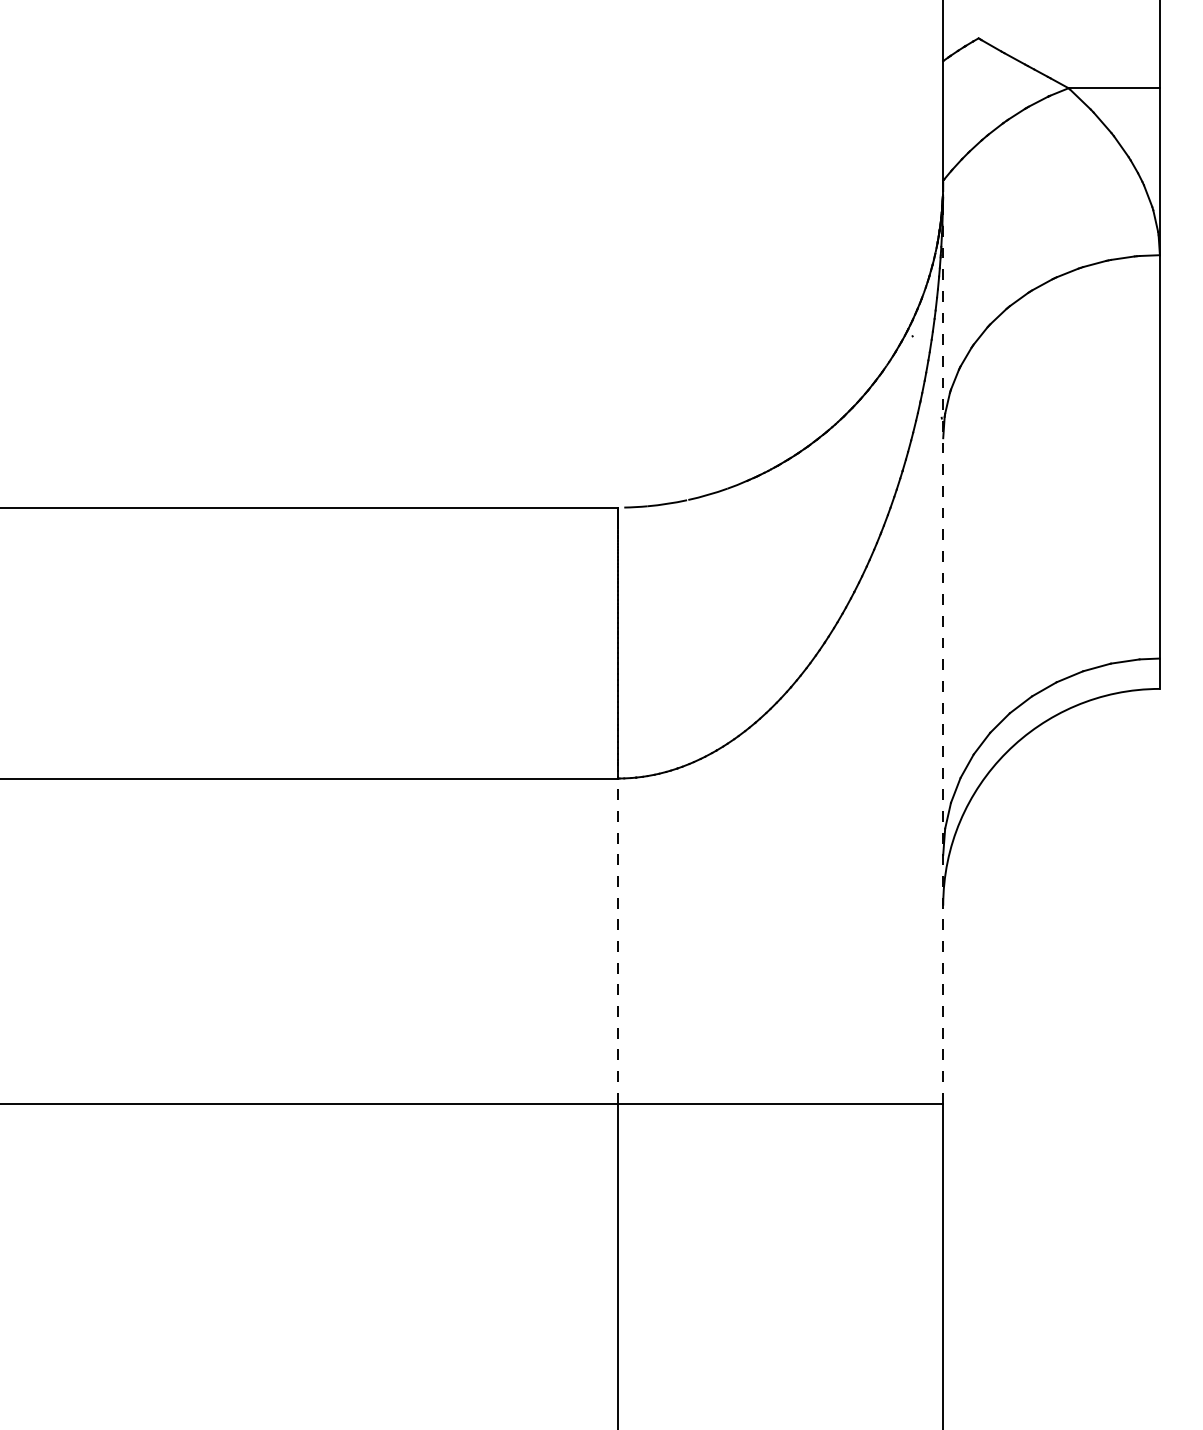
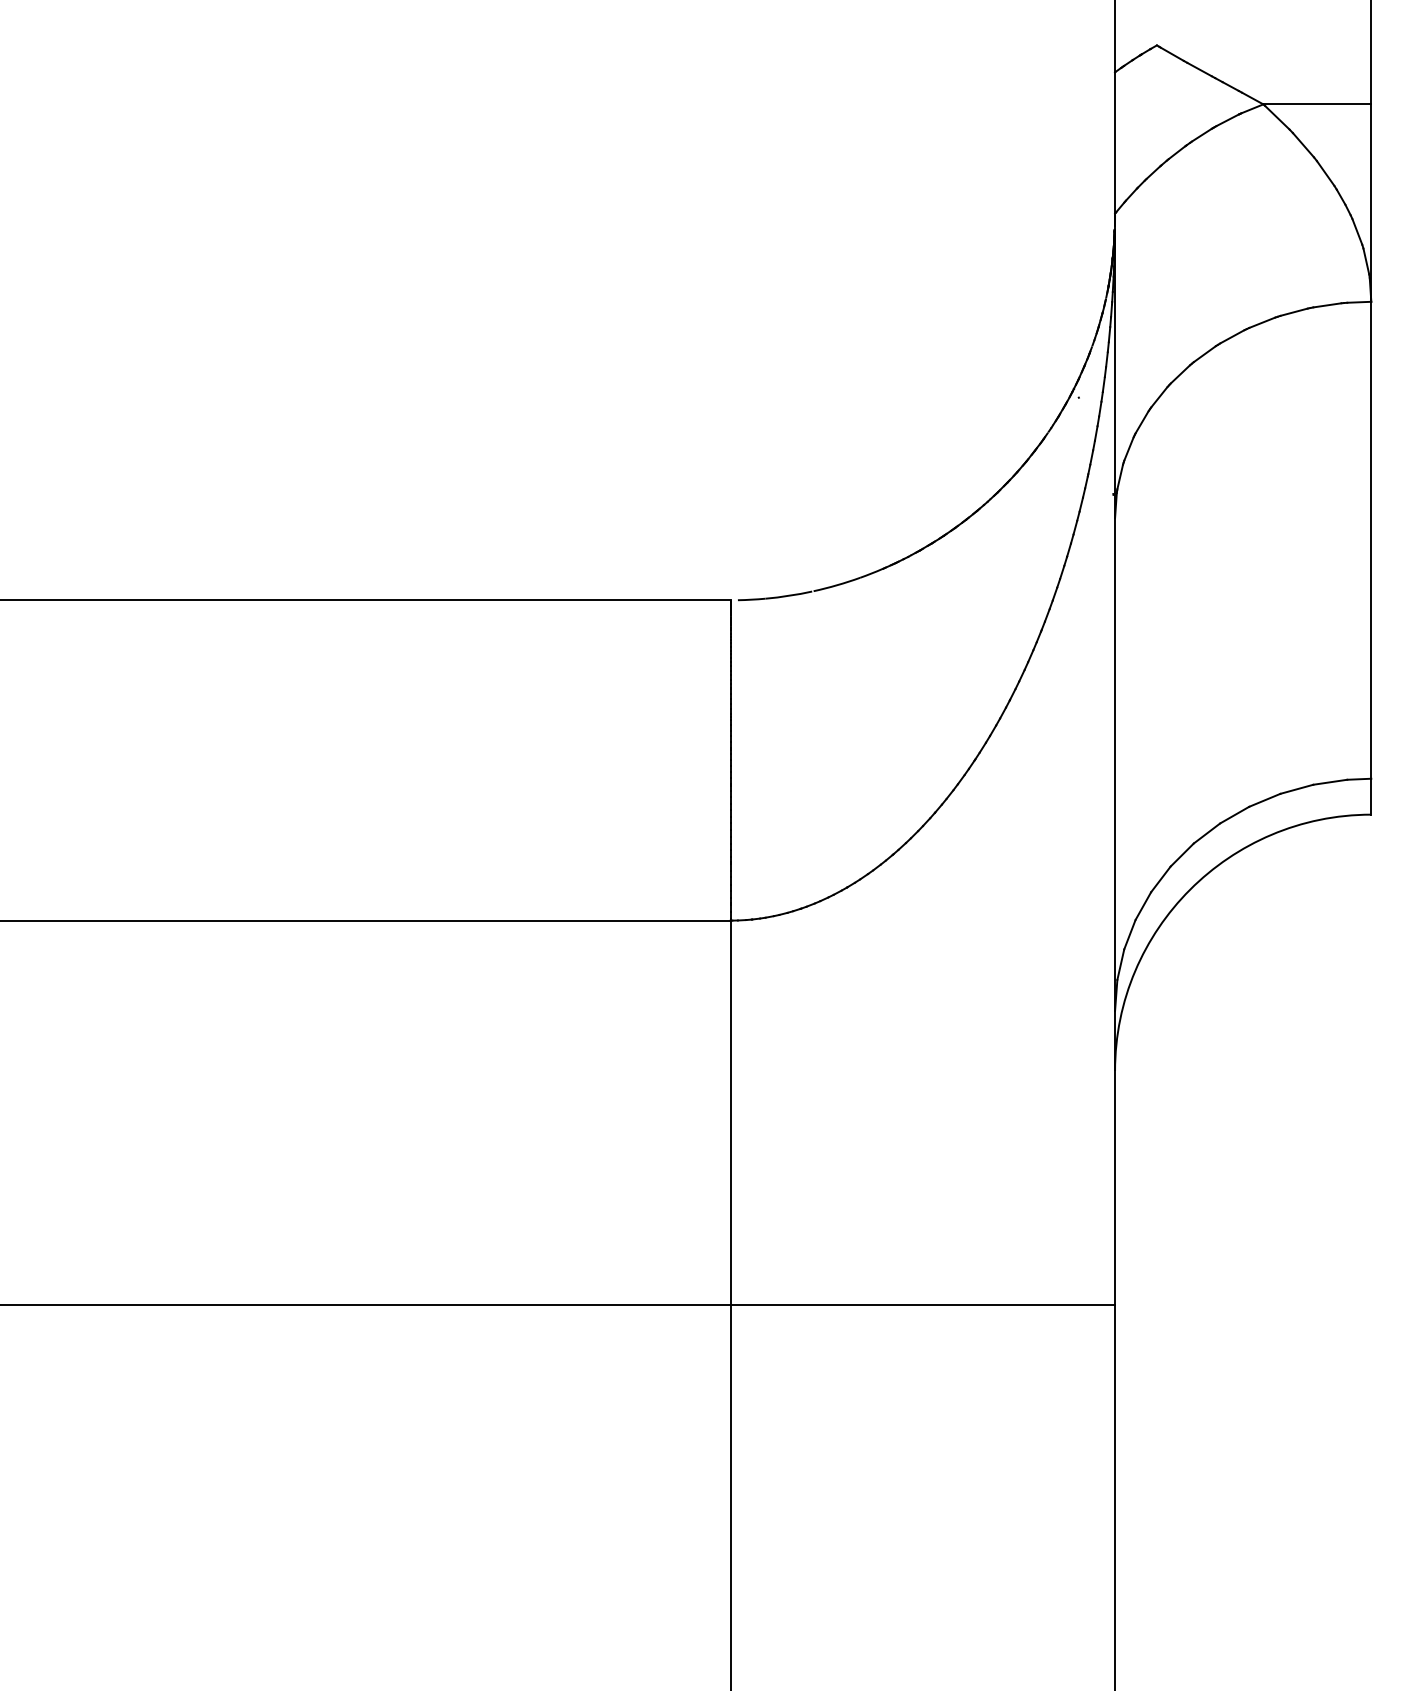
line: (943, 643) -> (1115, 760), dashed -> solid
line: (617, 940) -> (730, 1112), dashed -> solid

